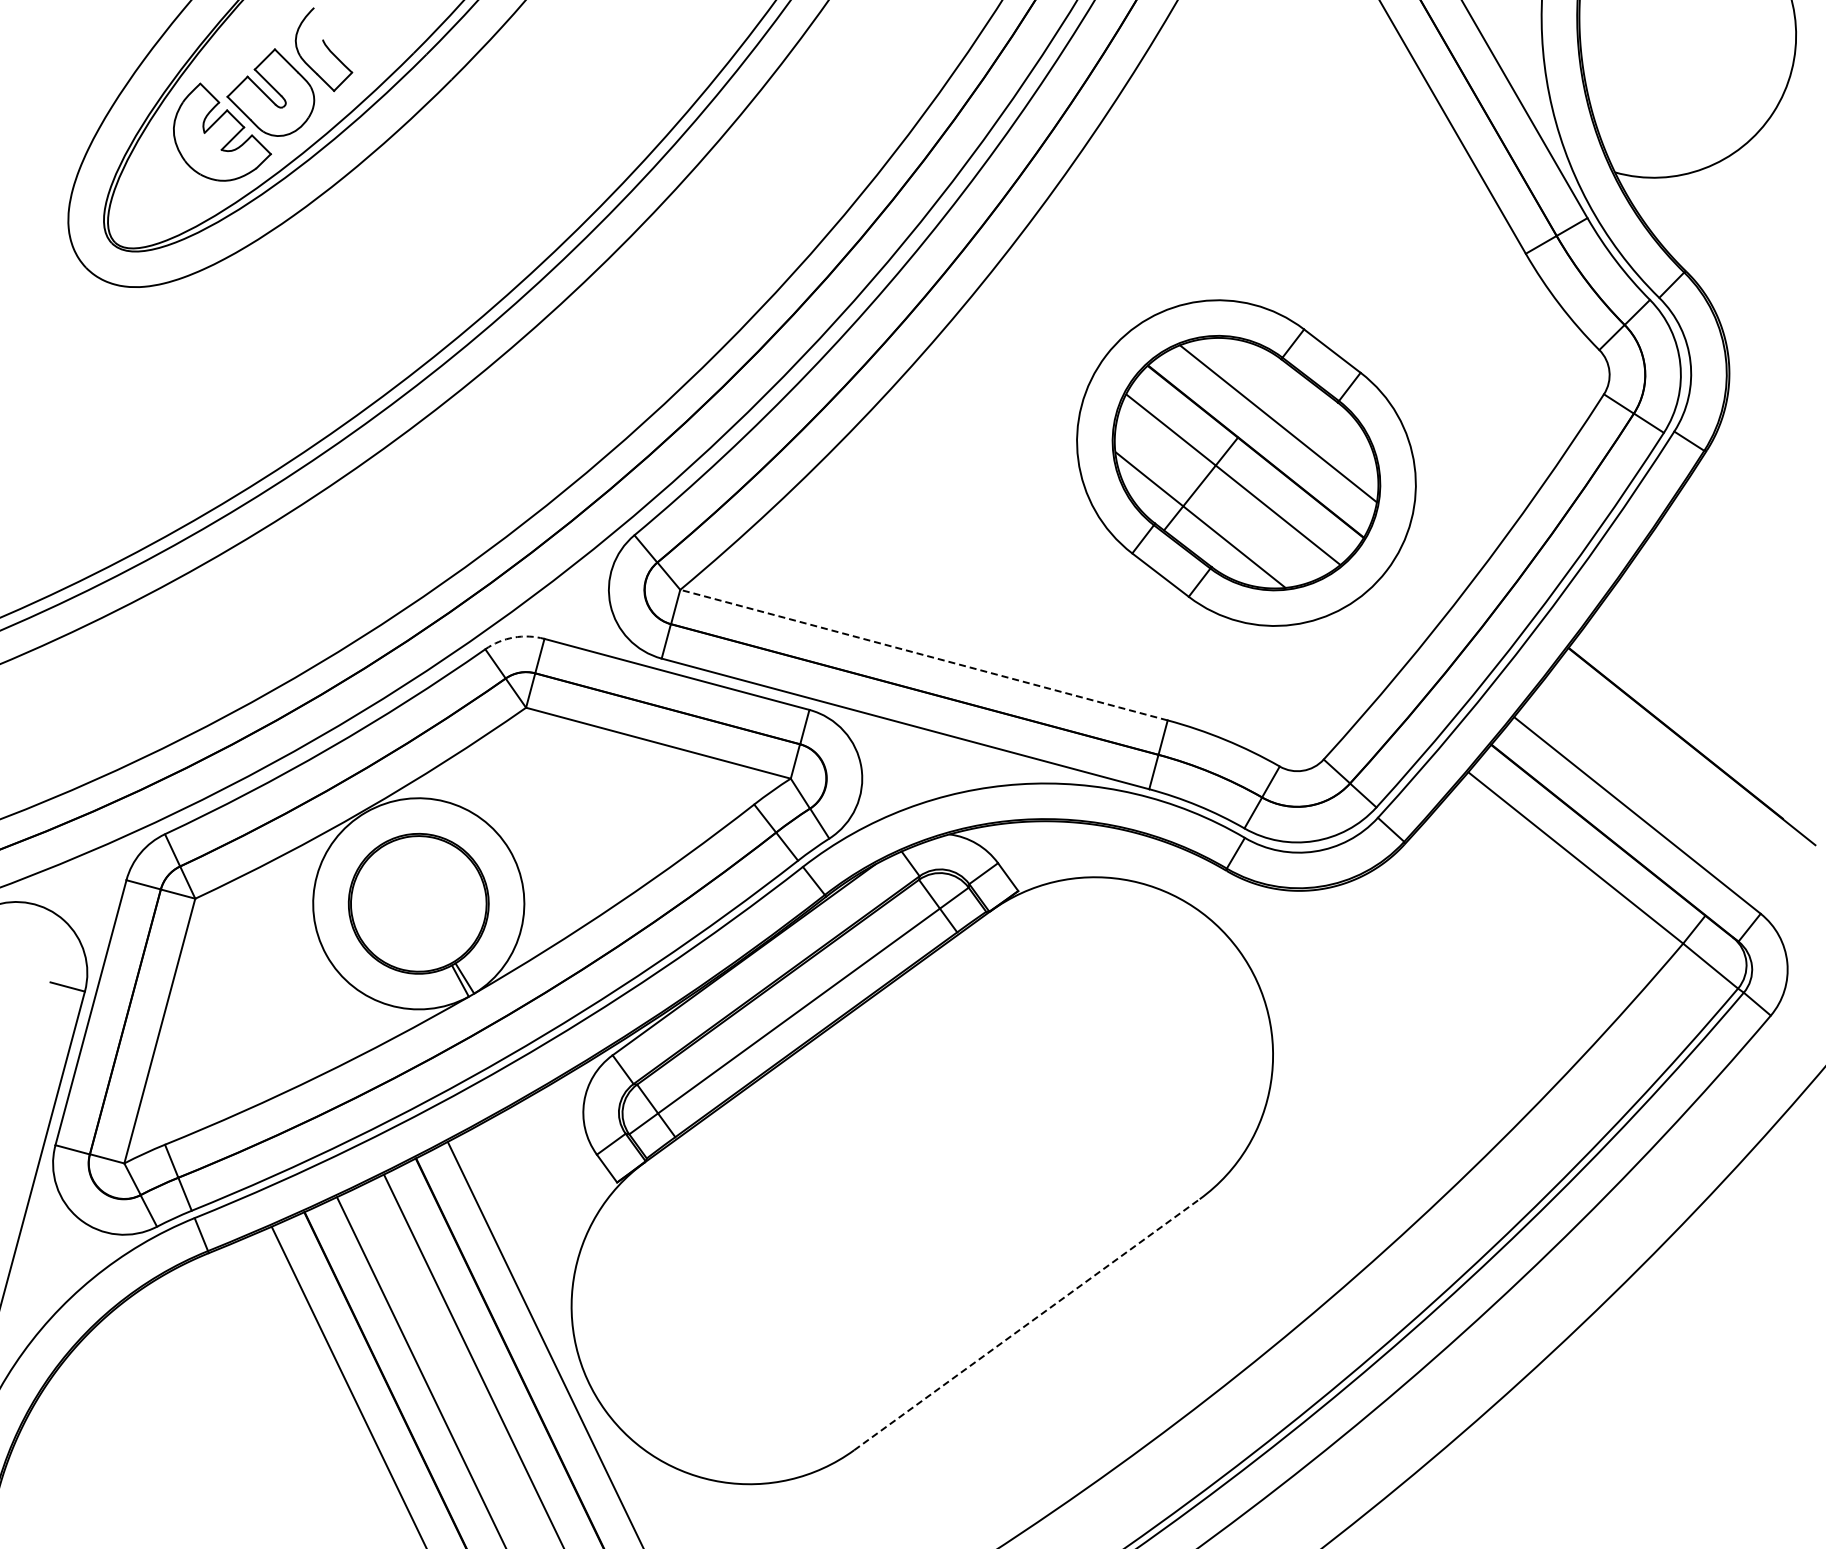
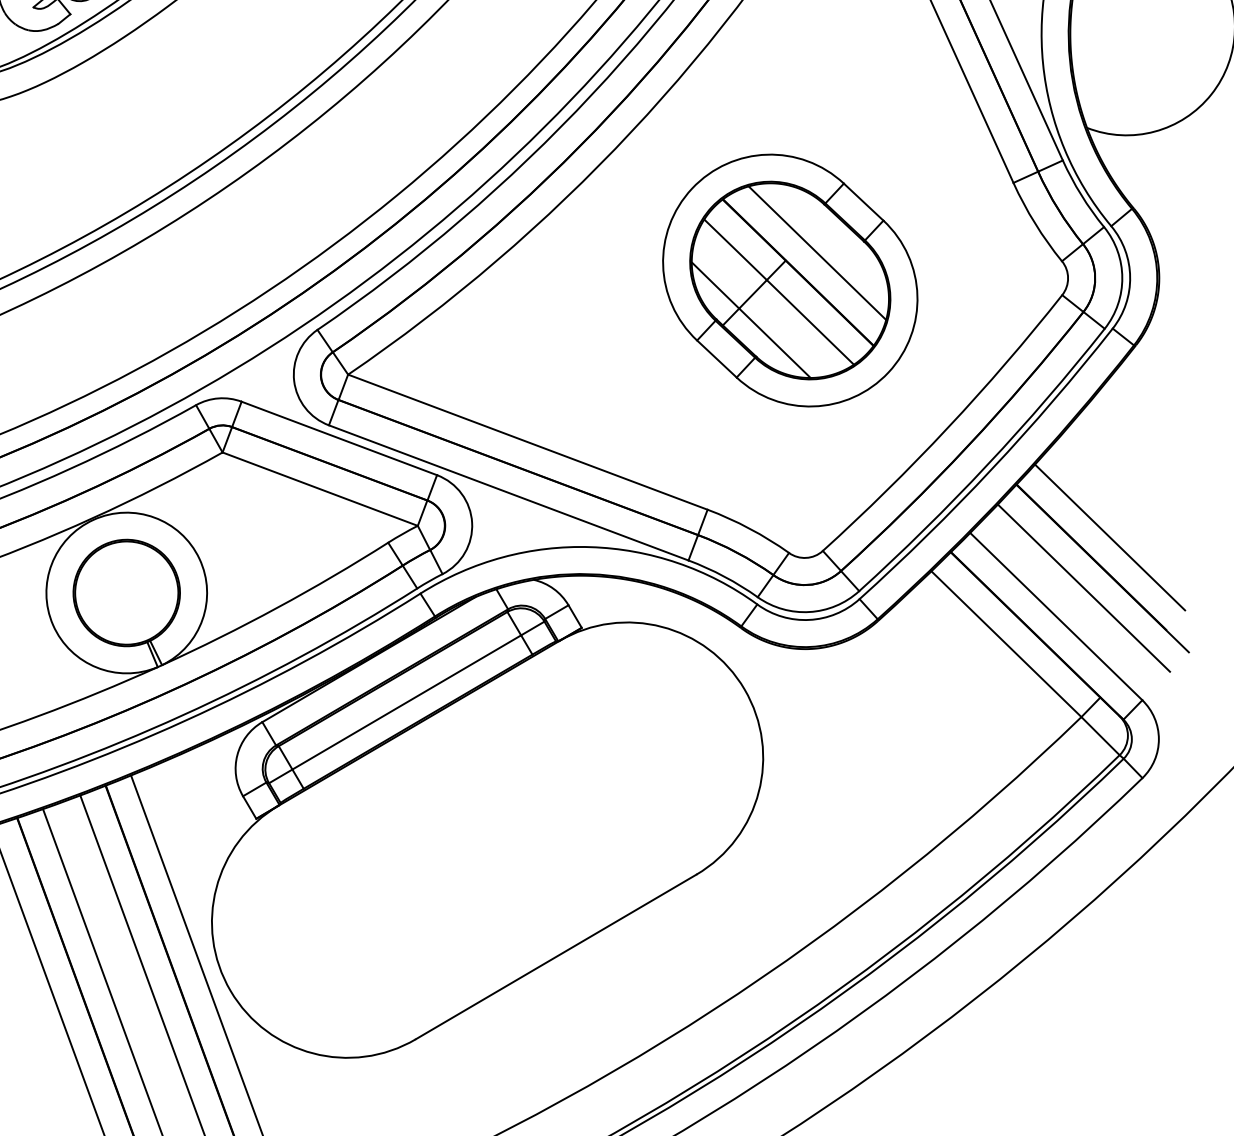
part: (1246, 462) -> (790, 280), moved
arc: (513, 637) -> (218, 398), dashed -> solid
line: (923, 655) -> (527, 442), dashed -> solid
line: (1697, 704) -> (1110, 537), added
line: (1669, 774) -> (1083, 587), added
line: (1026, 1324) -> (555, 956), dashed -> solid

